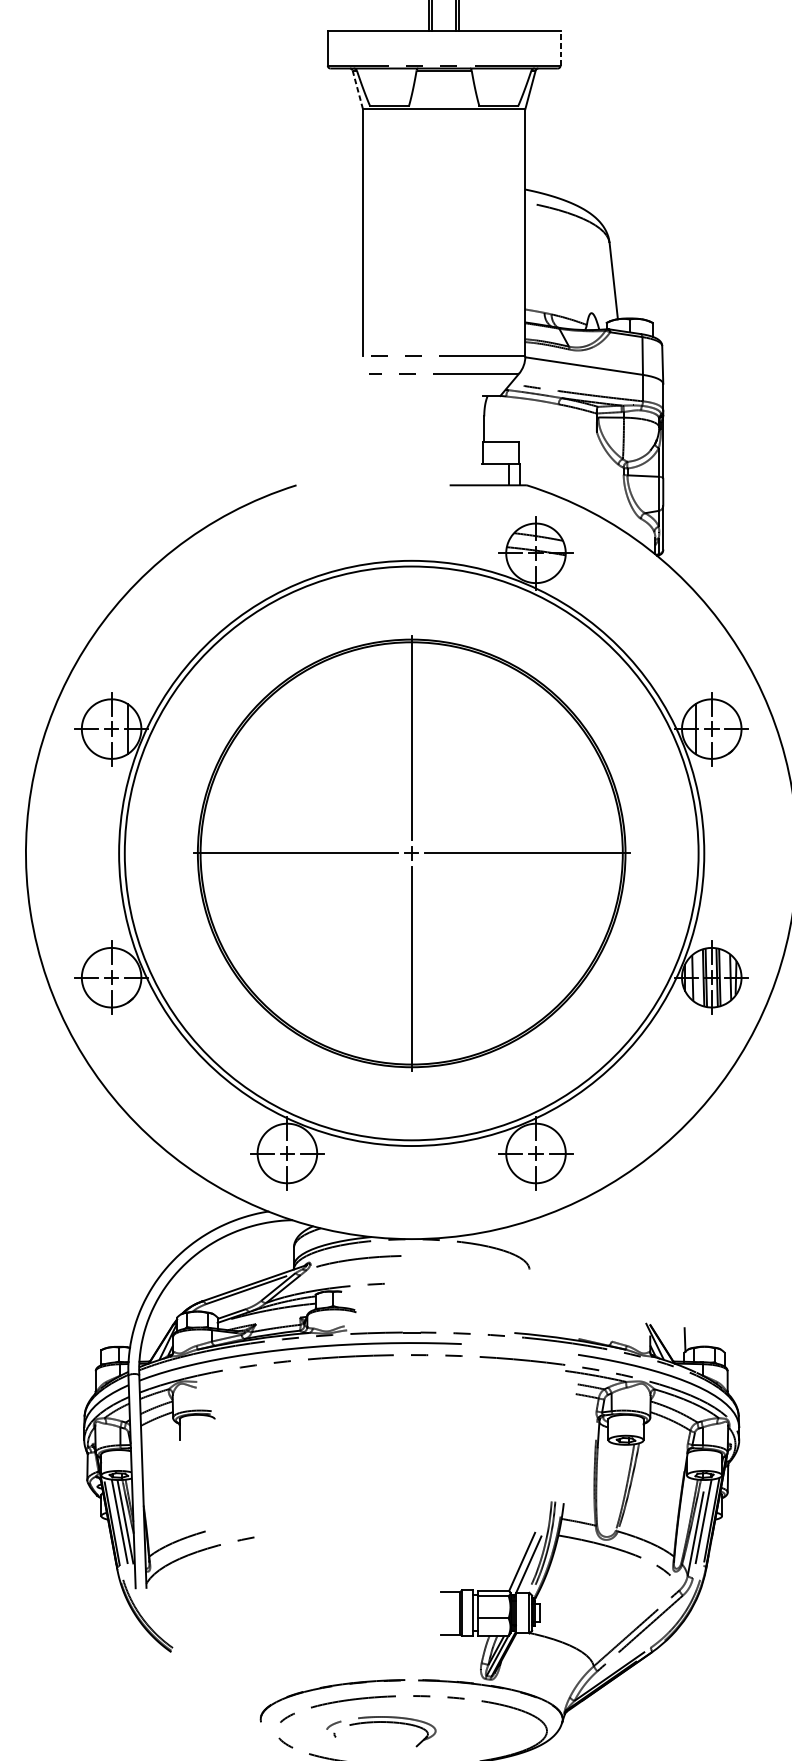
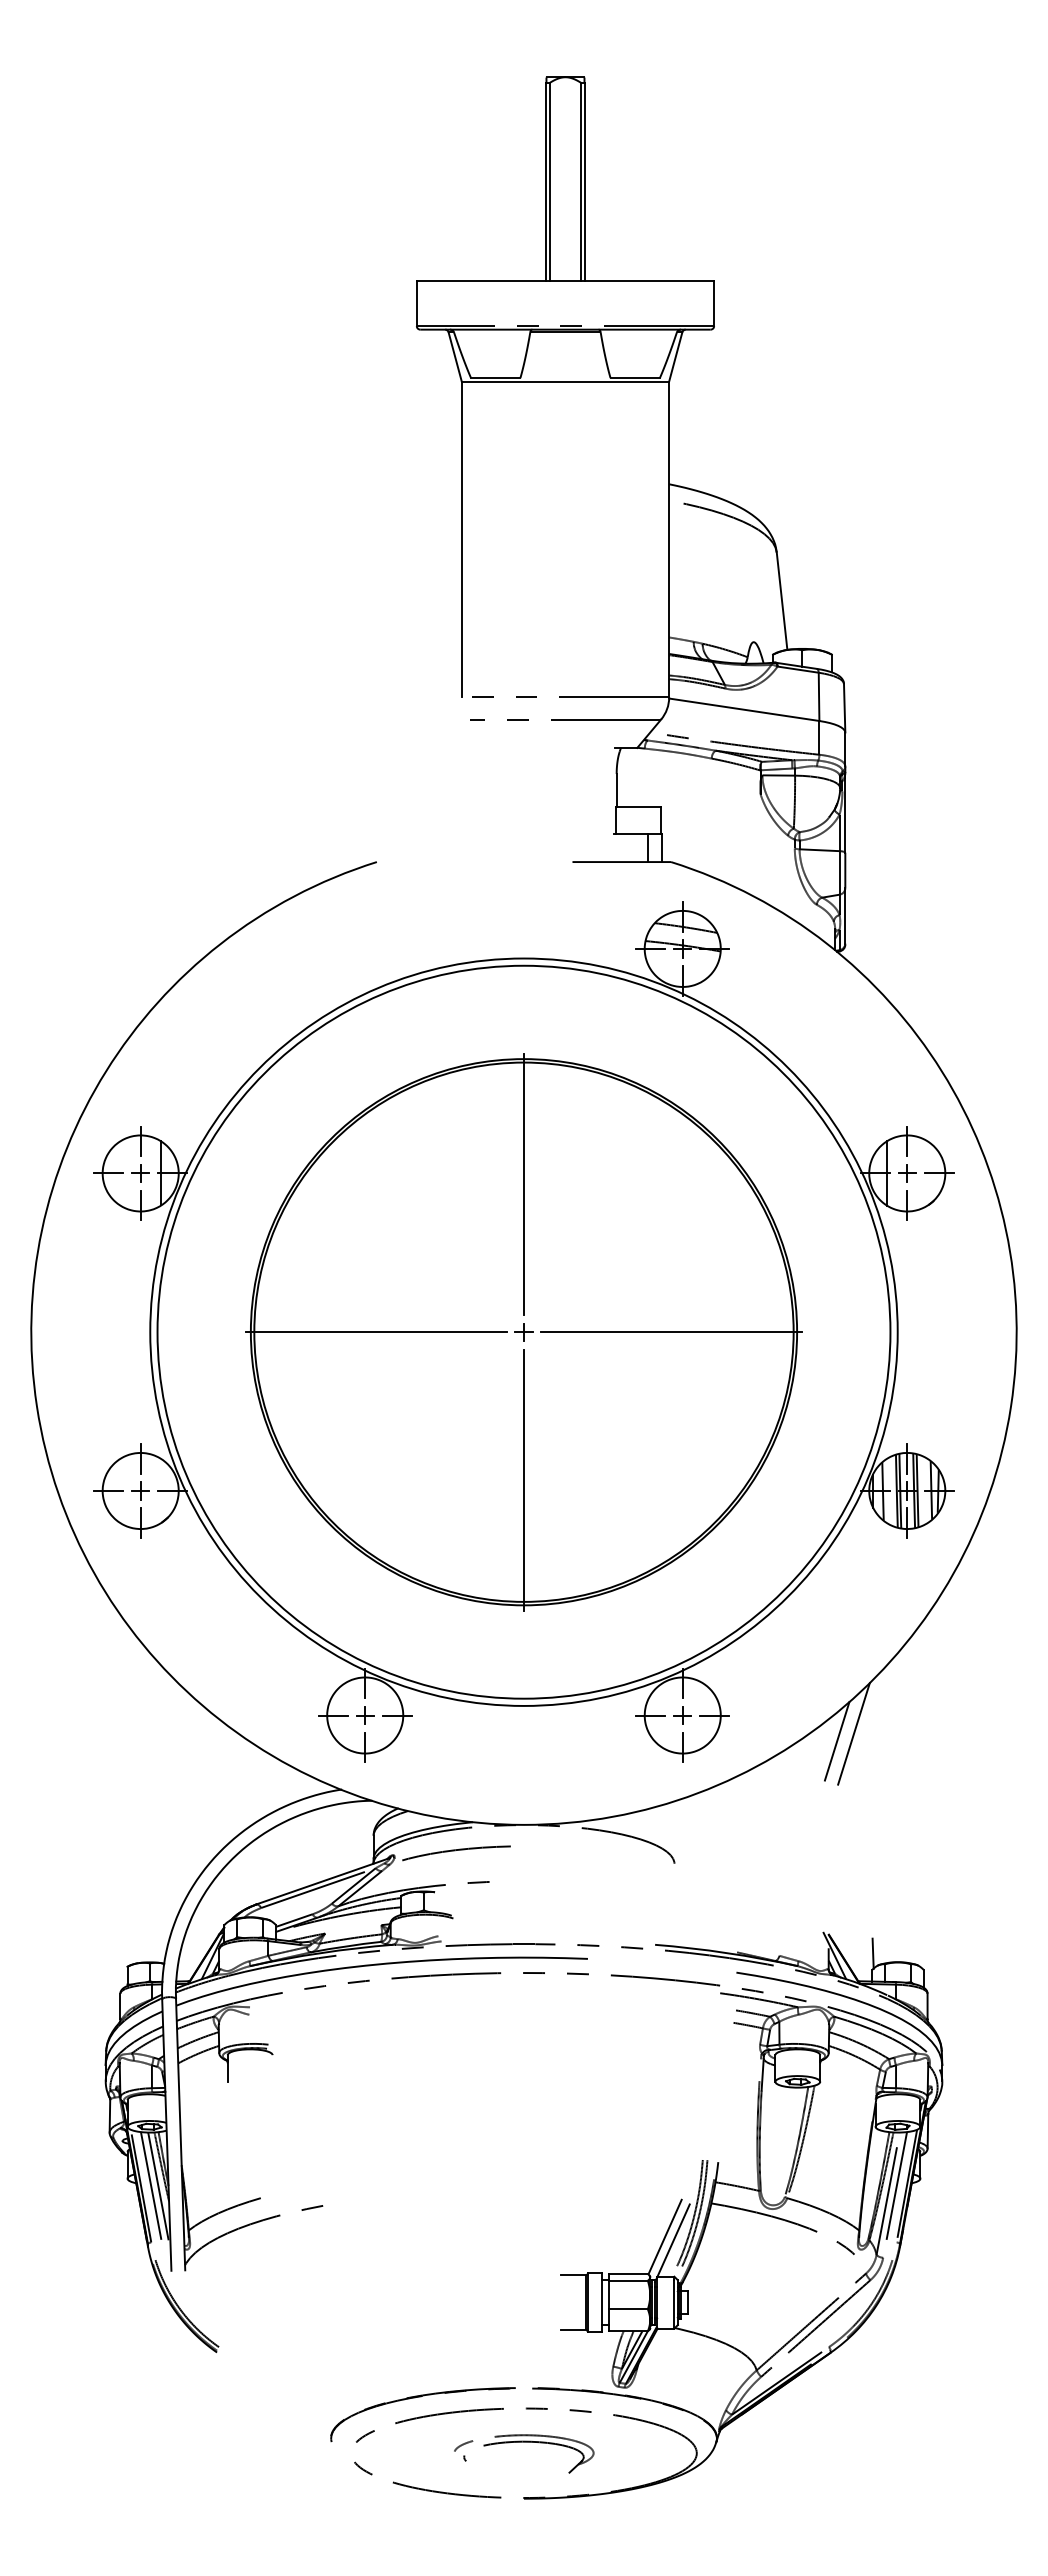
line: (560, 48) -> (714, 303), dashed -> solid
line: (358, 89) -> (455, 356), dashed -> solid
line: (669, 1167) -> (853, 1733), added
line: (656, 1173) -> (836, 1741), added
part: (381, 1722) -> (524, 2442), moved

